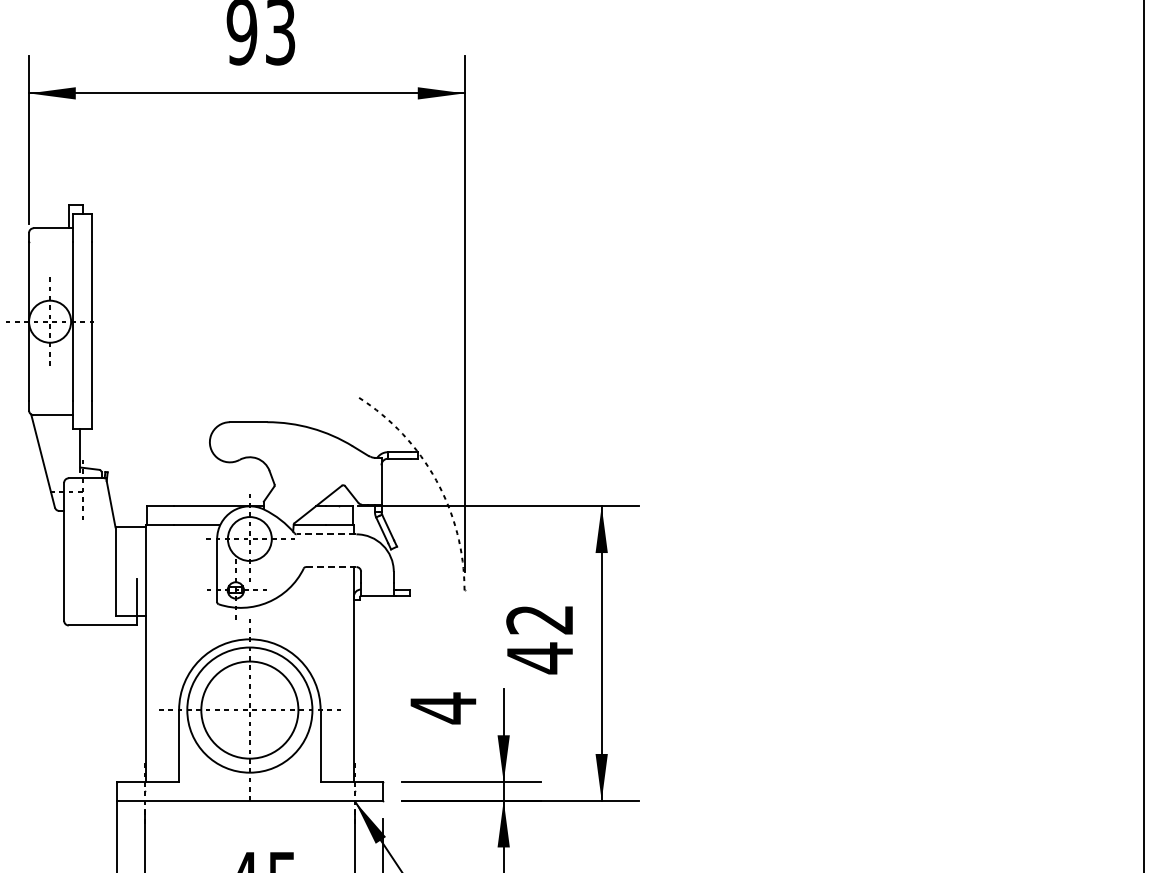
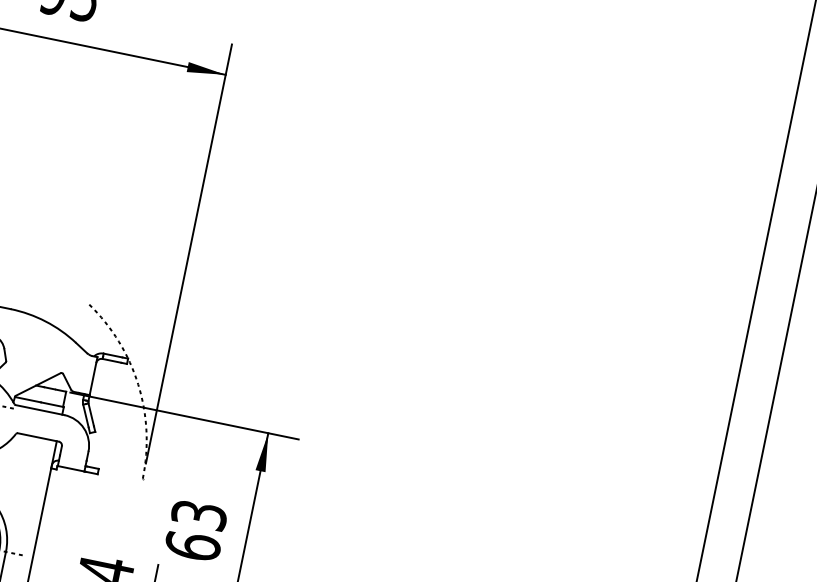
line: (326, 534) -> (40, 410), dashed -> solid
line: (331, 567) -> (38, 437), dashed -> solid
text: (539, 639) -> (195, 531), 42 -> 63

